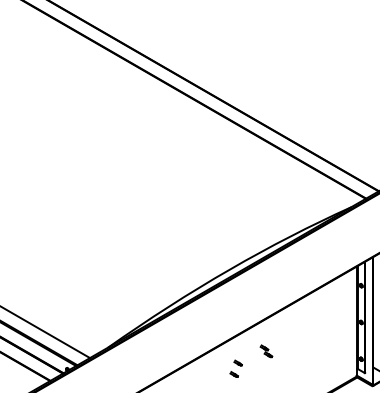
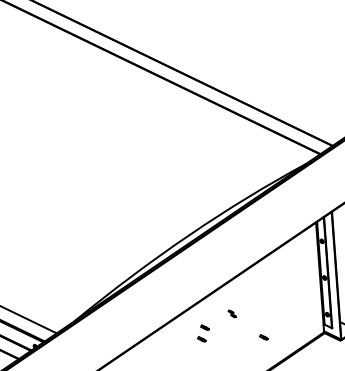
part: (266, 351) -> (232, 313), size x0.6
part: (295, 376) -> (263, 336), added

